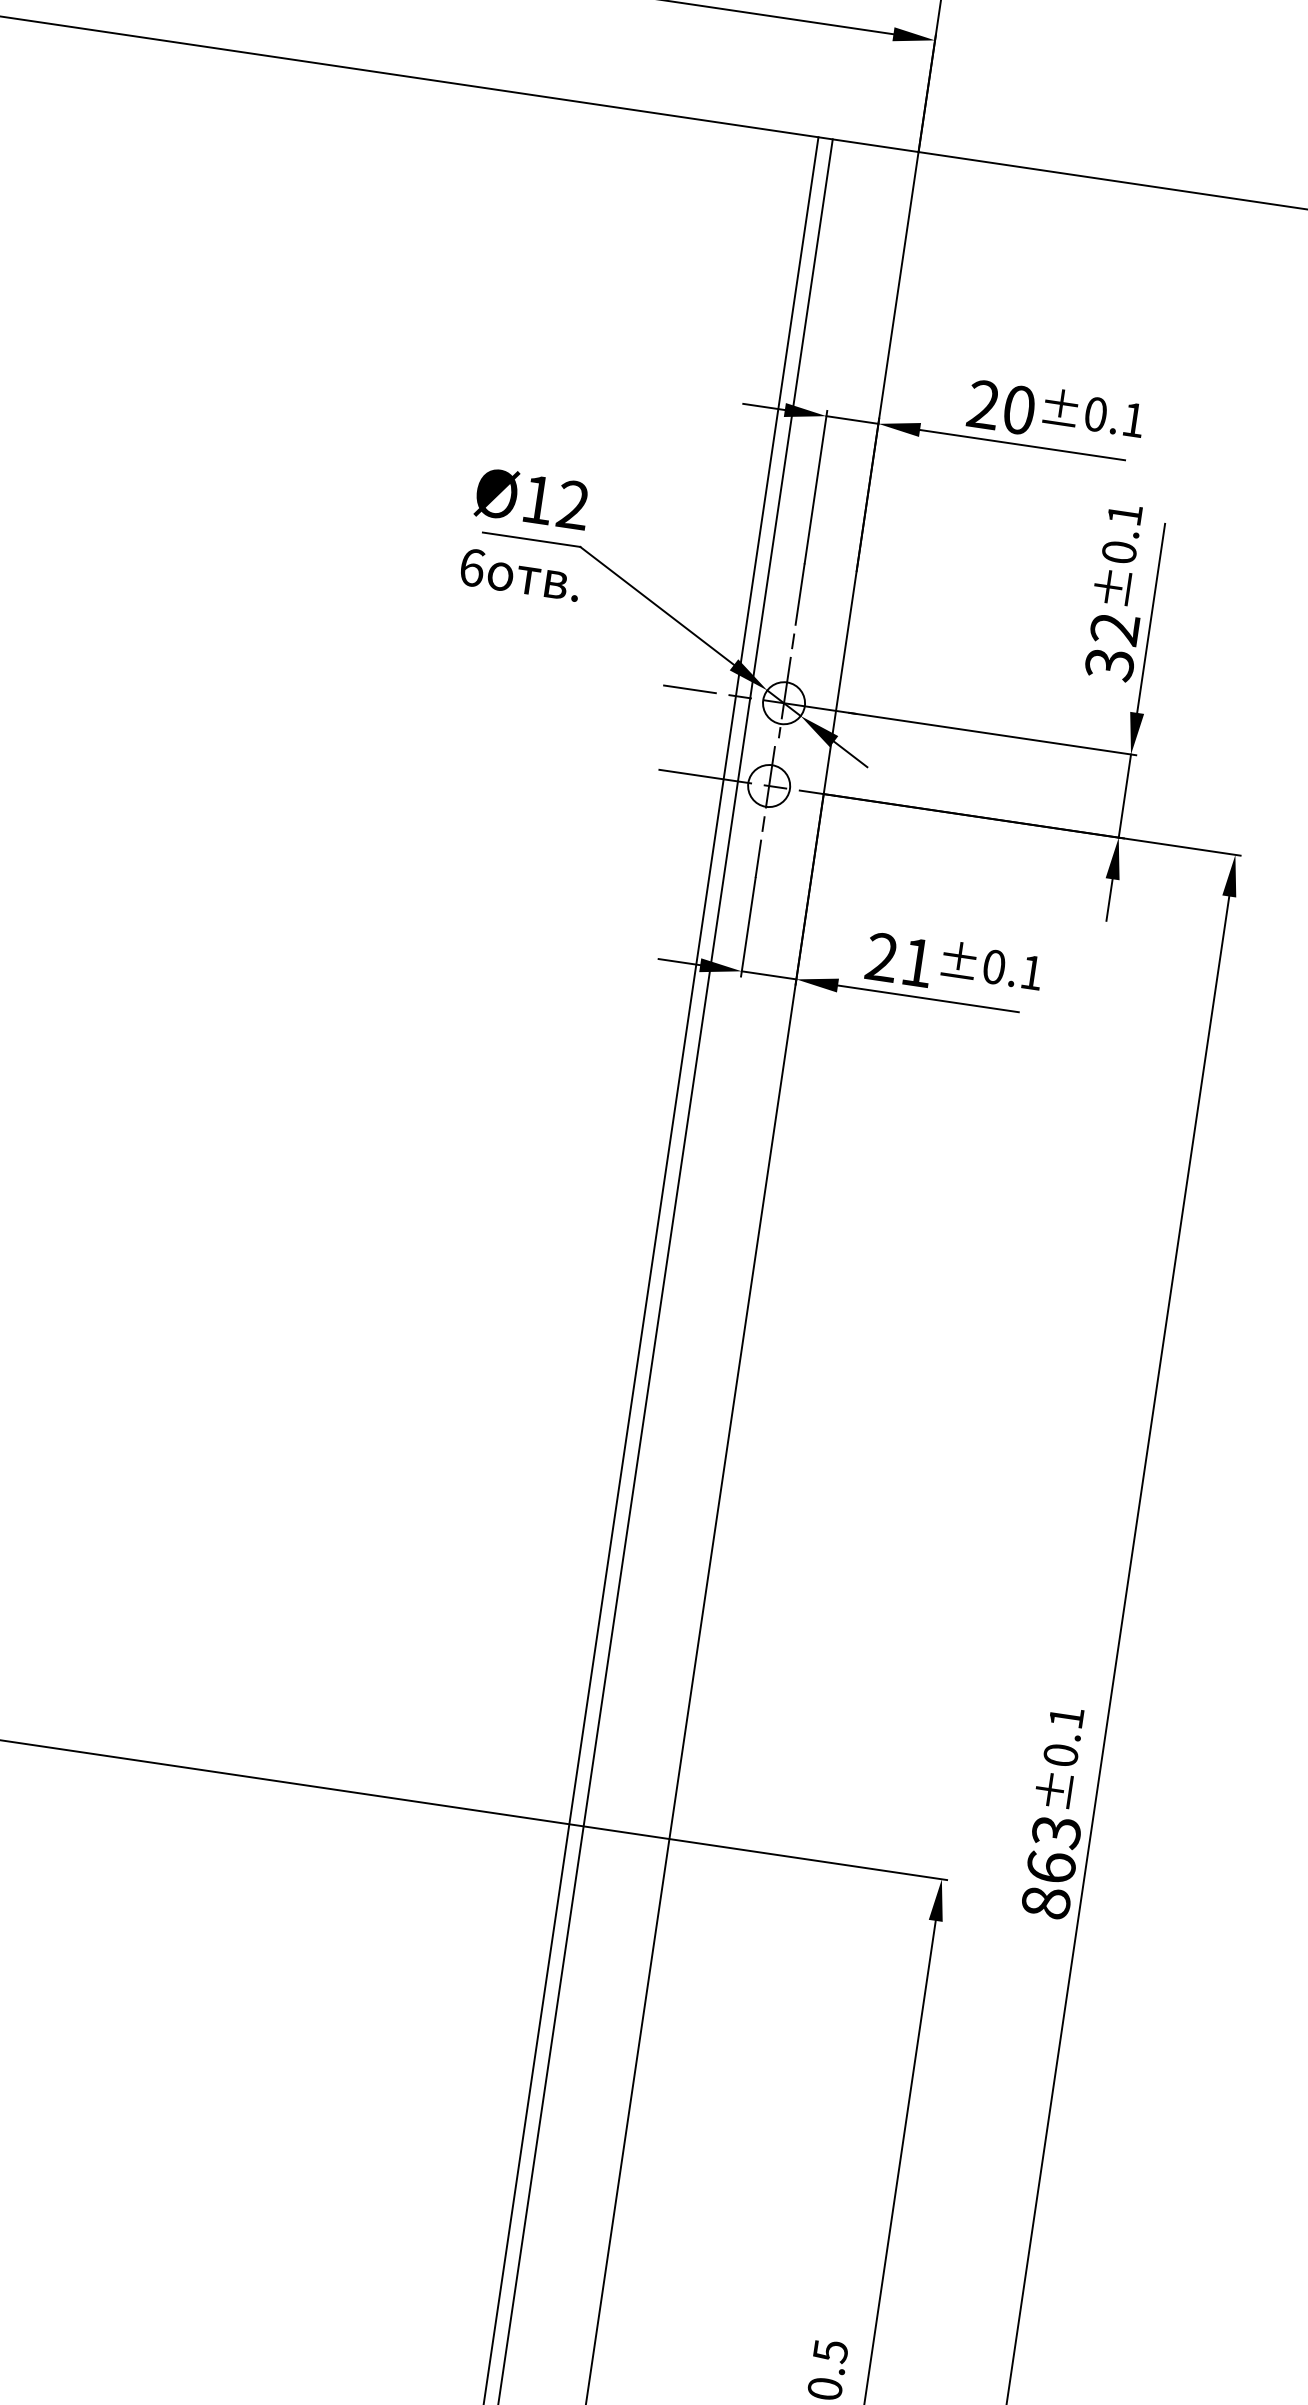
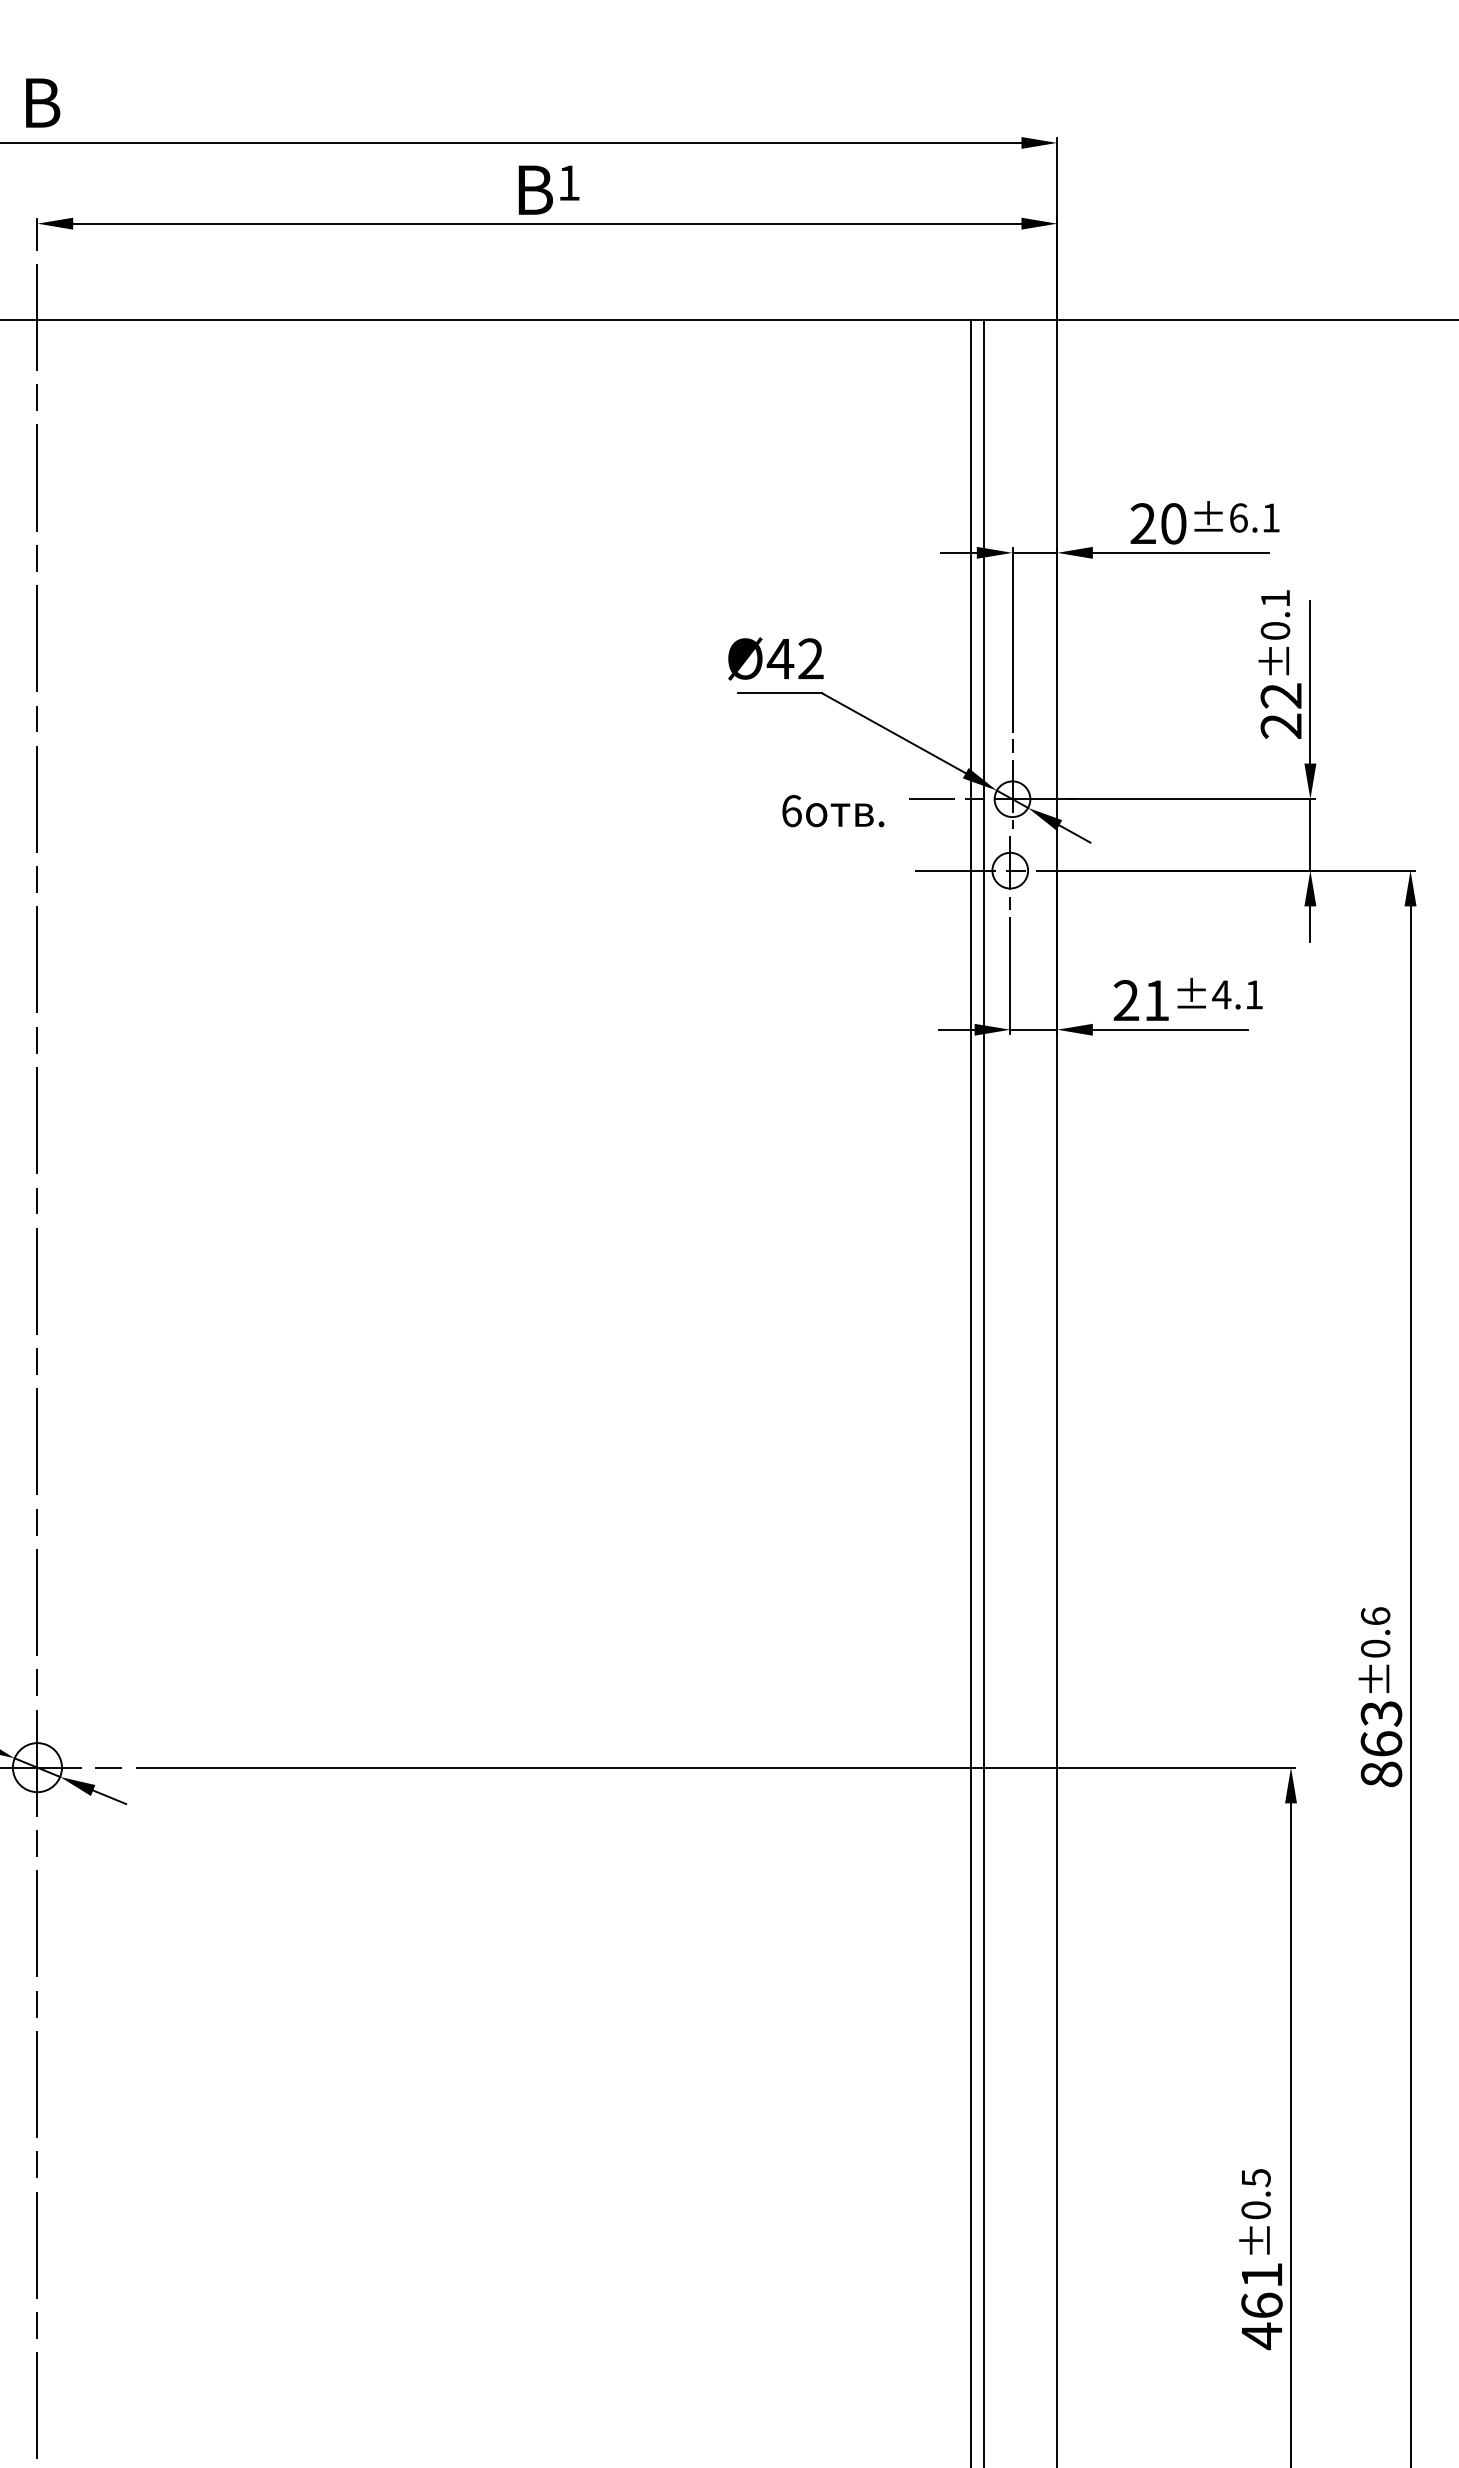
text: (1095, 413) -> (1238, 517), ±0.1 -> ±6.1
text: (537, 500) -> (780, 659), Ø12 -> Ø42
text: (520, 575) -> (833, 811), moved
text: (1109, 664) -> (1281, 726), 32 -> 22
text: (993, 966) -> (1221, 994), ±0.1 -> ±4.1
text: (1066, 1716) -> (1375, 1615), ±0.1 -> ±0.6

